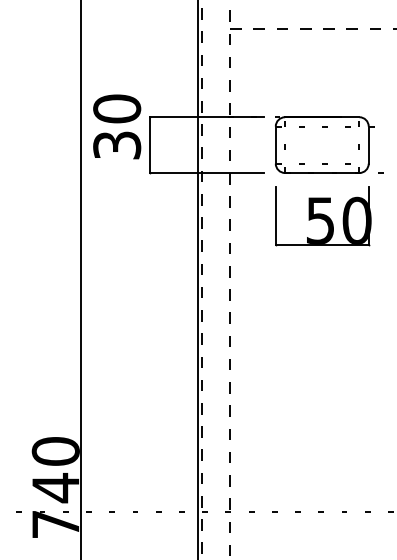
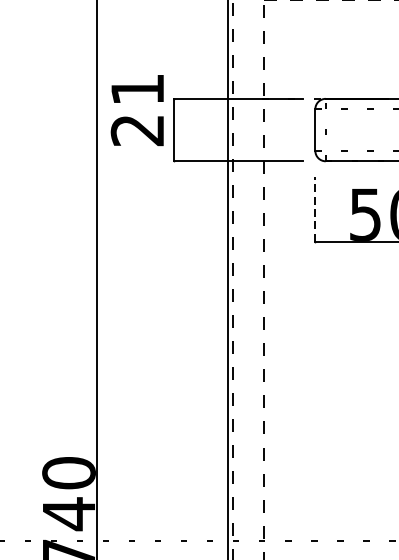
text: (117, 126) -> (138, 109), 30 -> 21
line: (275, 215) -> (315, 208), solid -> dashed

